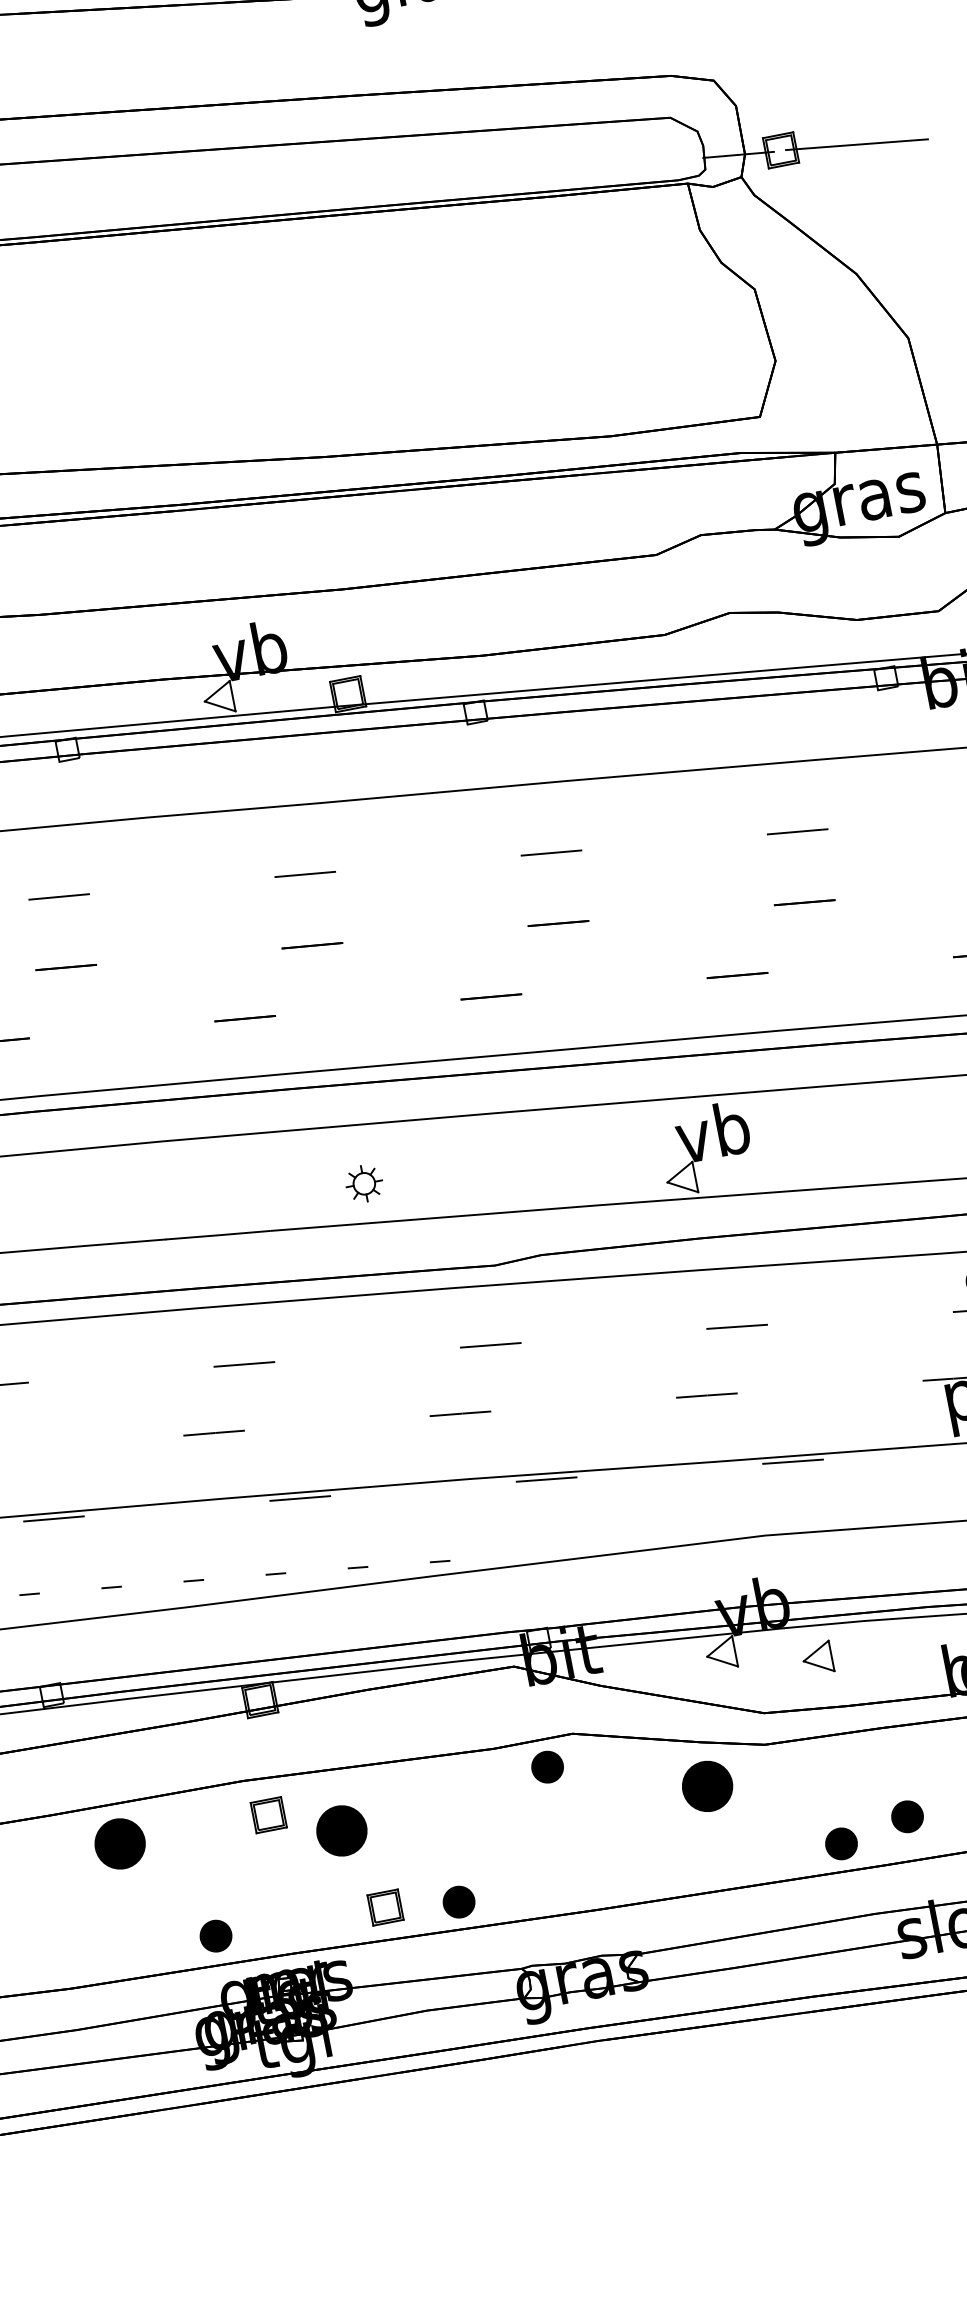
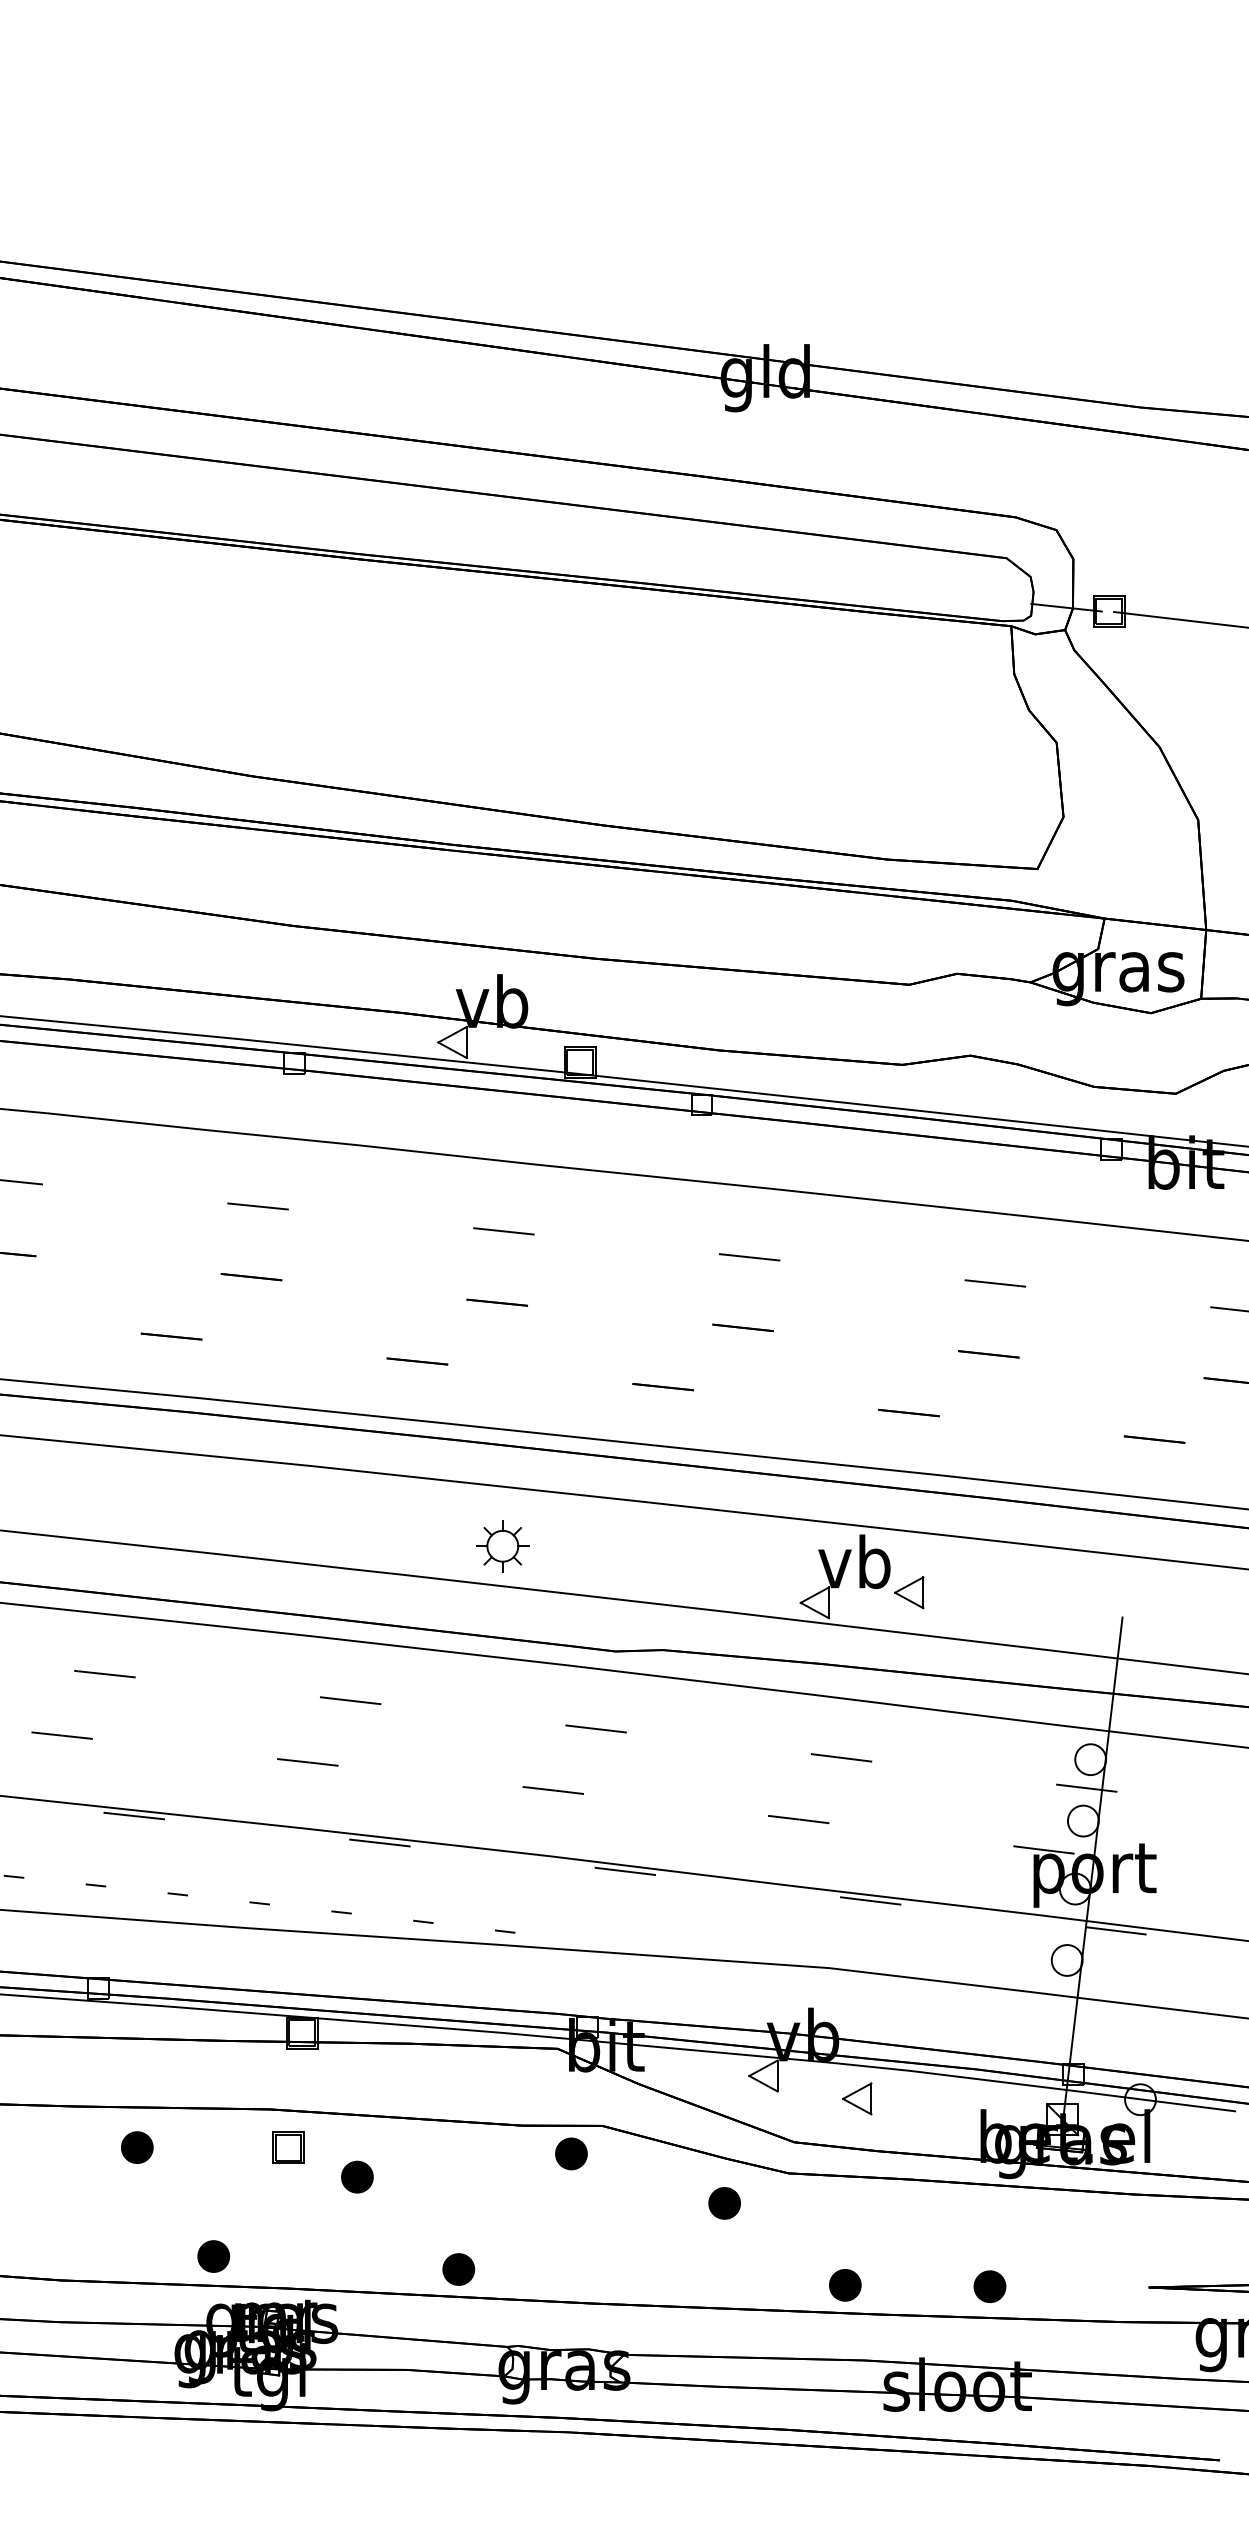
part: (772, 1151) -> (909, 1592), added
part: (364, 1184) -> (502, 1546), size x1.43
part: (707, 1786) -> (724, 2203), size x0.62
part: (907, 1816) -> (915, 2271), removed
part: (341, 1830) -> (357, 2176), size x0.62
part: (120, 1843) -> (137, 2147), size x0.62
part: (385, 1907) -> (385, 2260), removed

